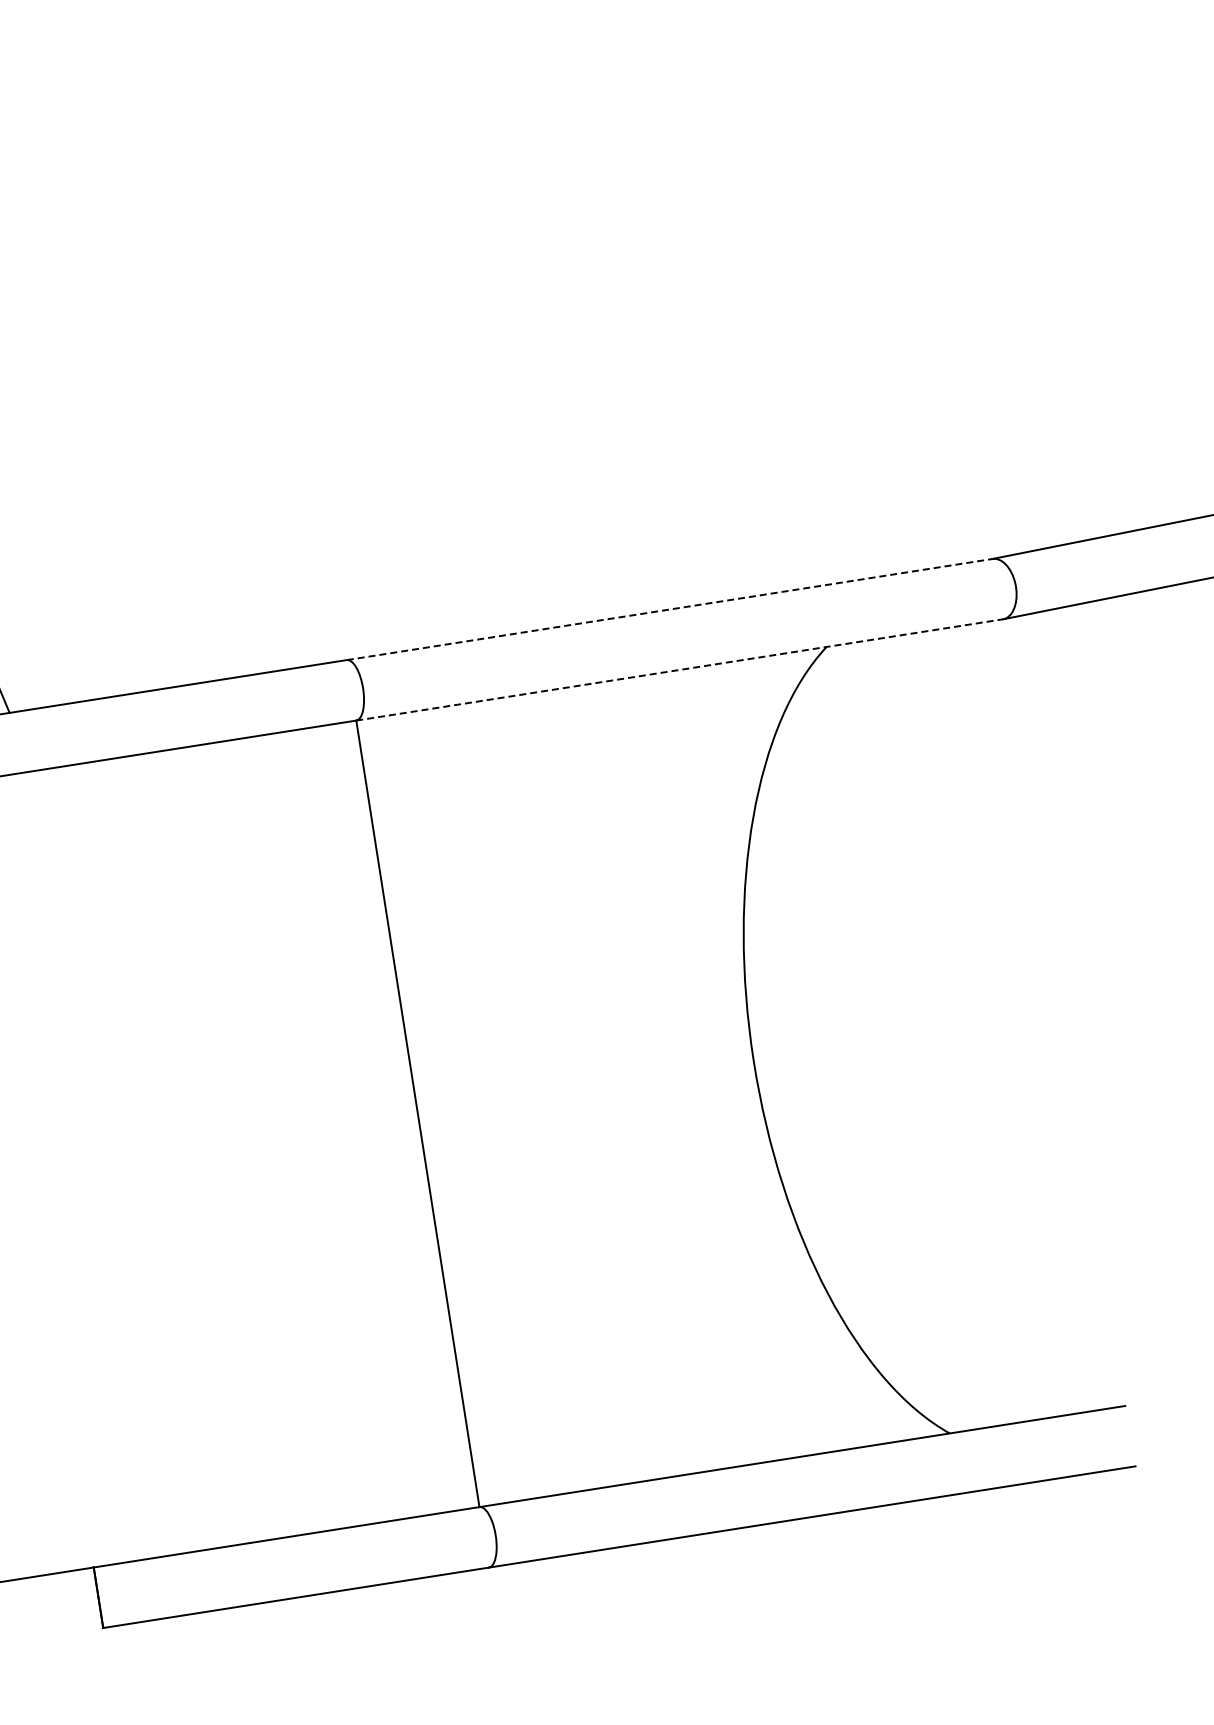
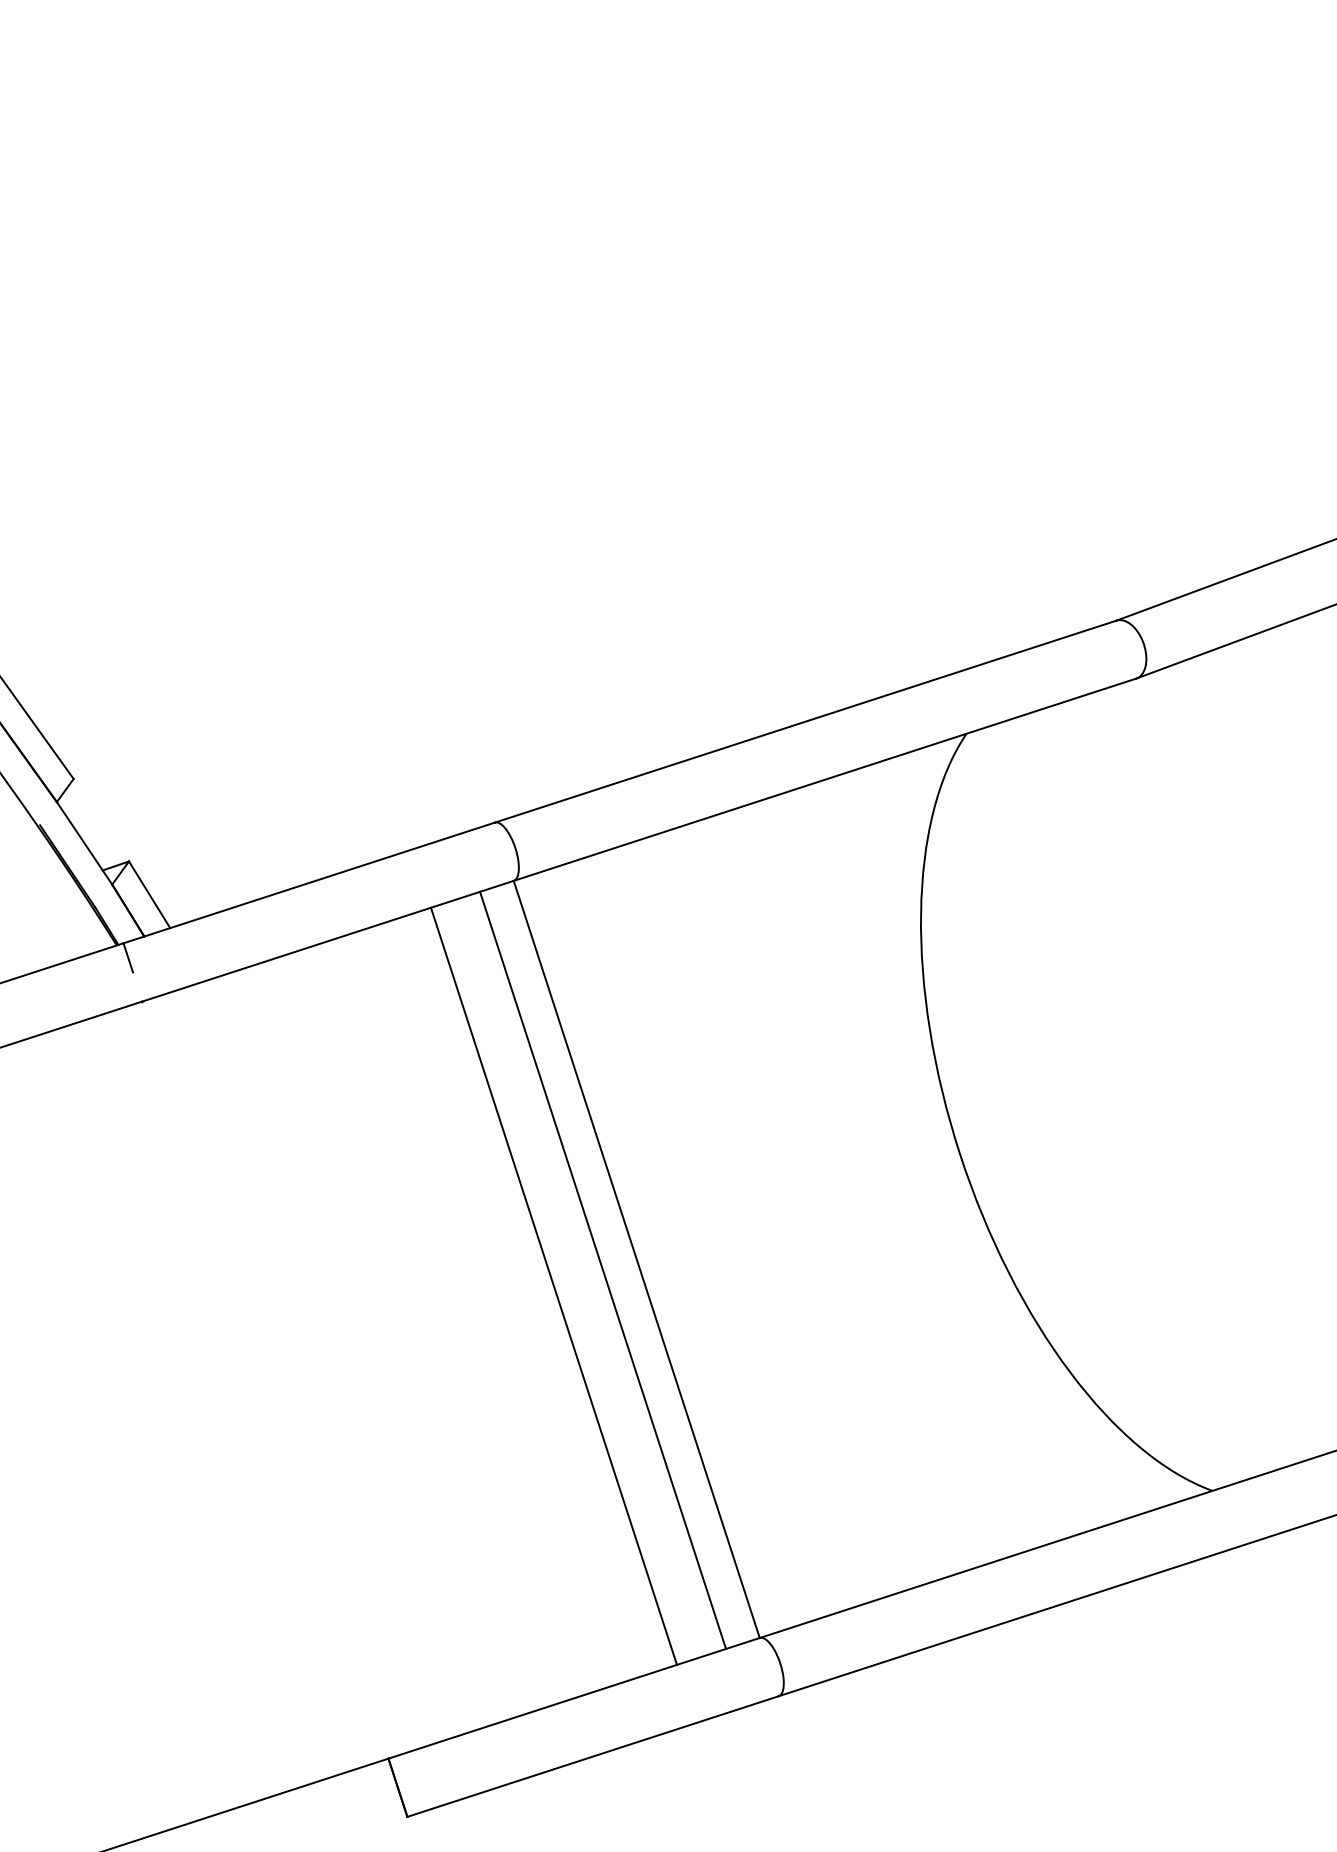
line: (669, 609) -> (805, 721), dashed -> solid
line: (680, 669) -> (825, 779), dashed -> solid
line: (383, 1118) -> (603, 1269), added
line: (331, 1126) -> (553, 1285), added

